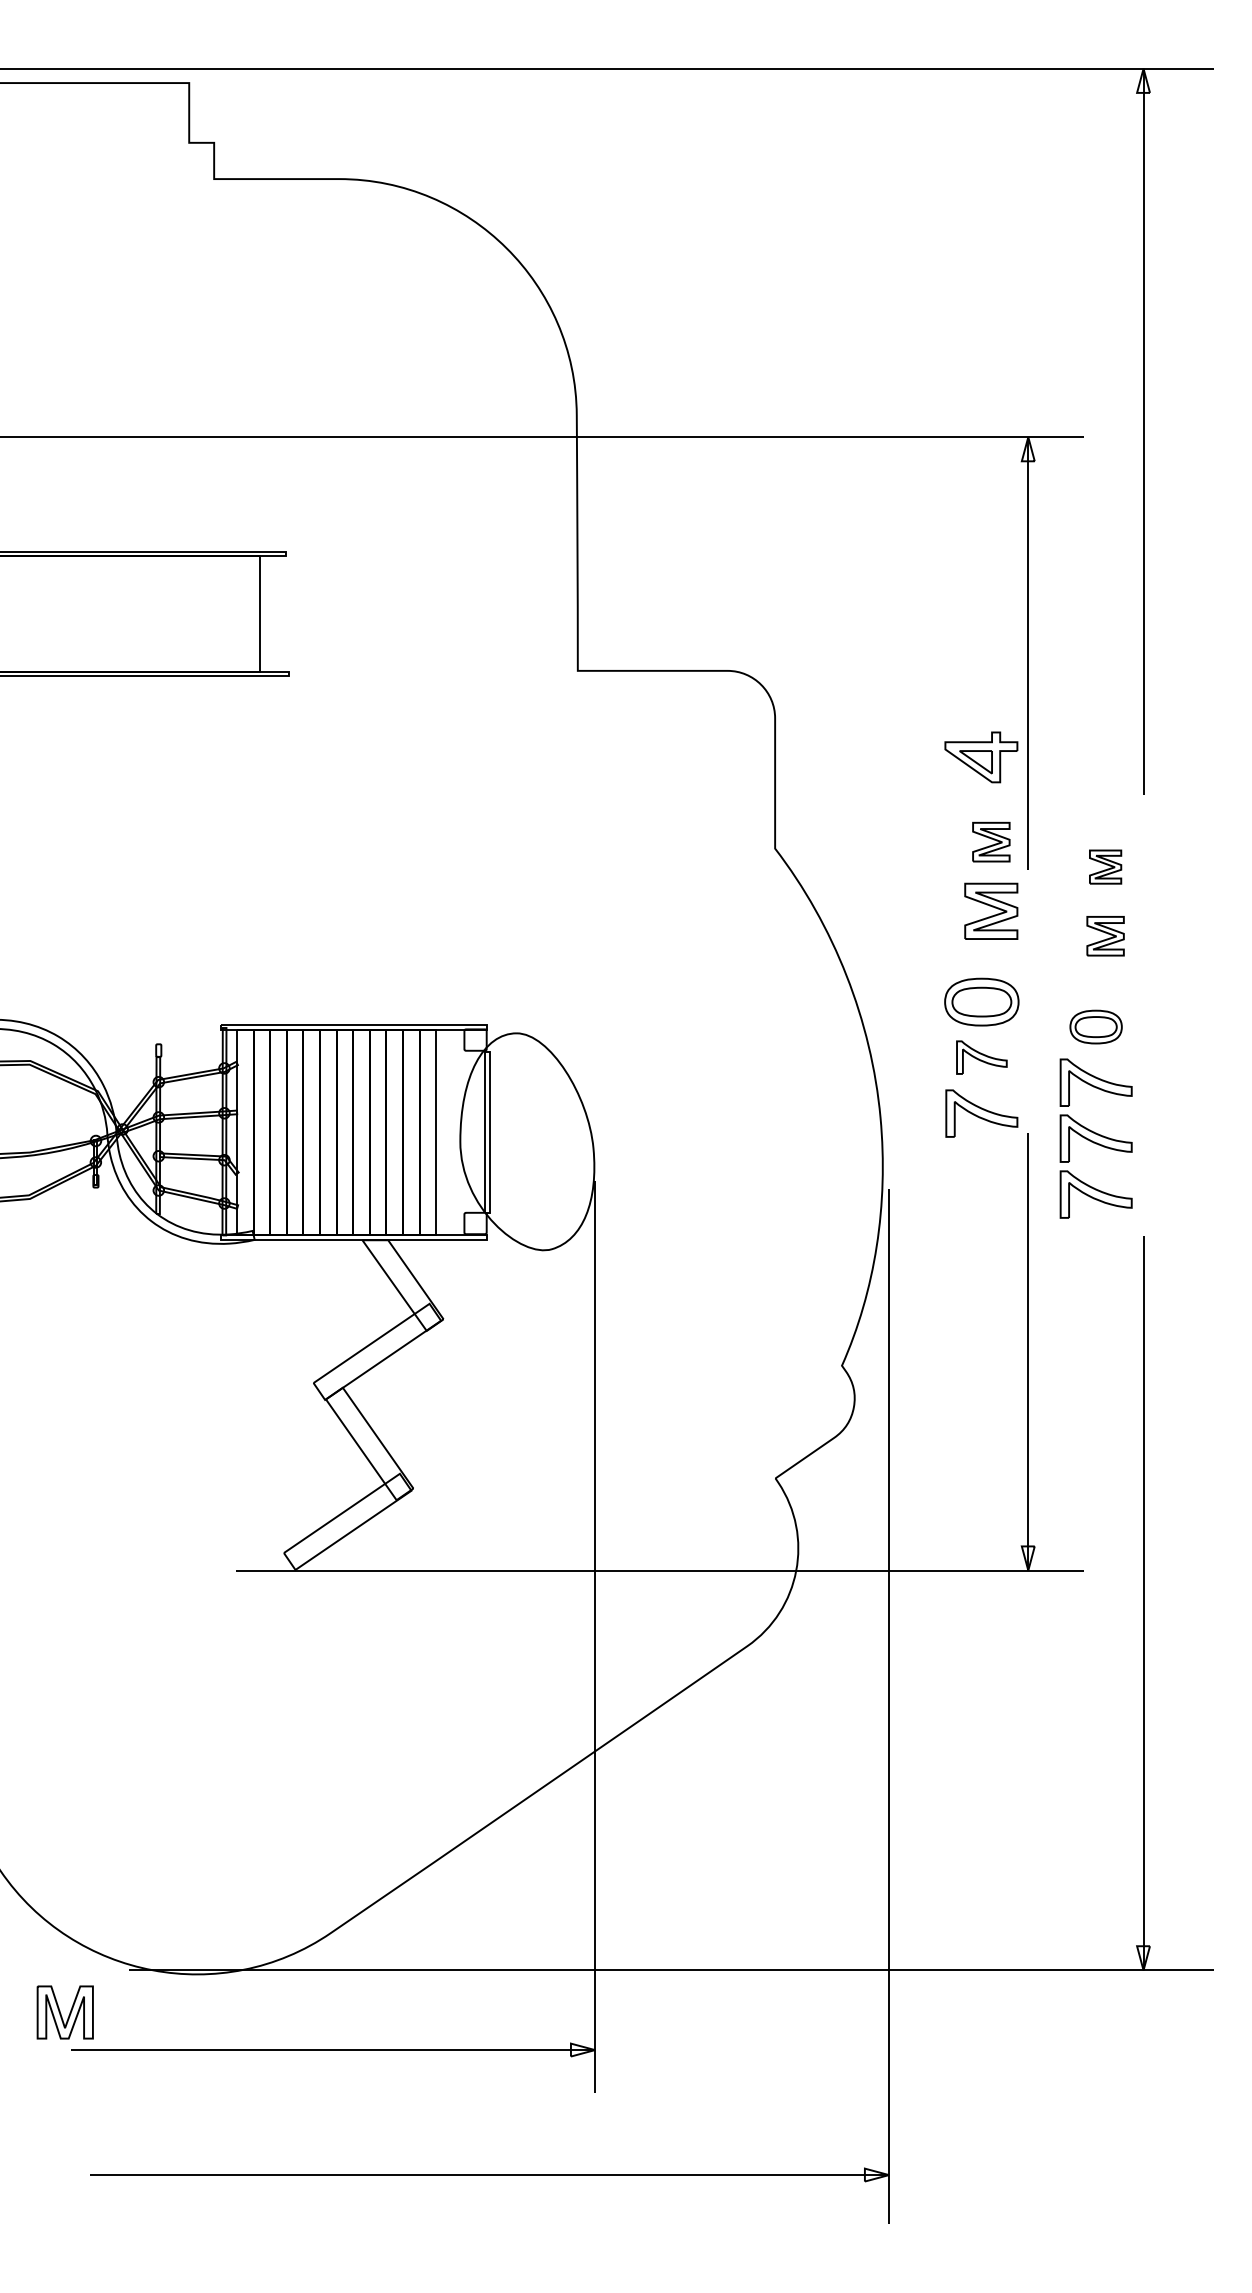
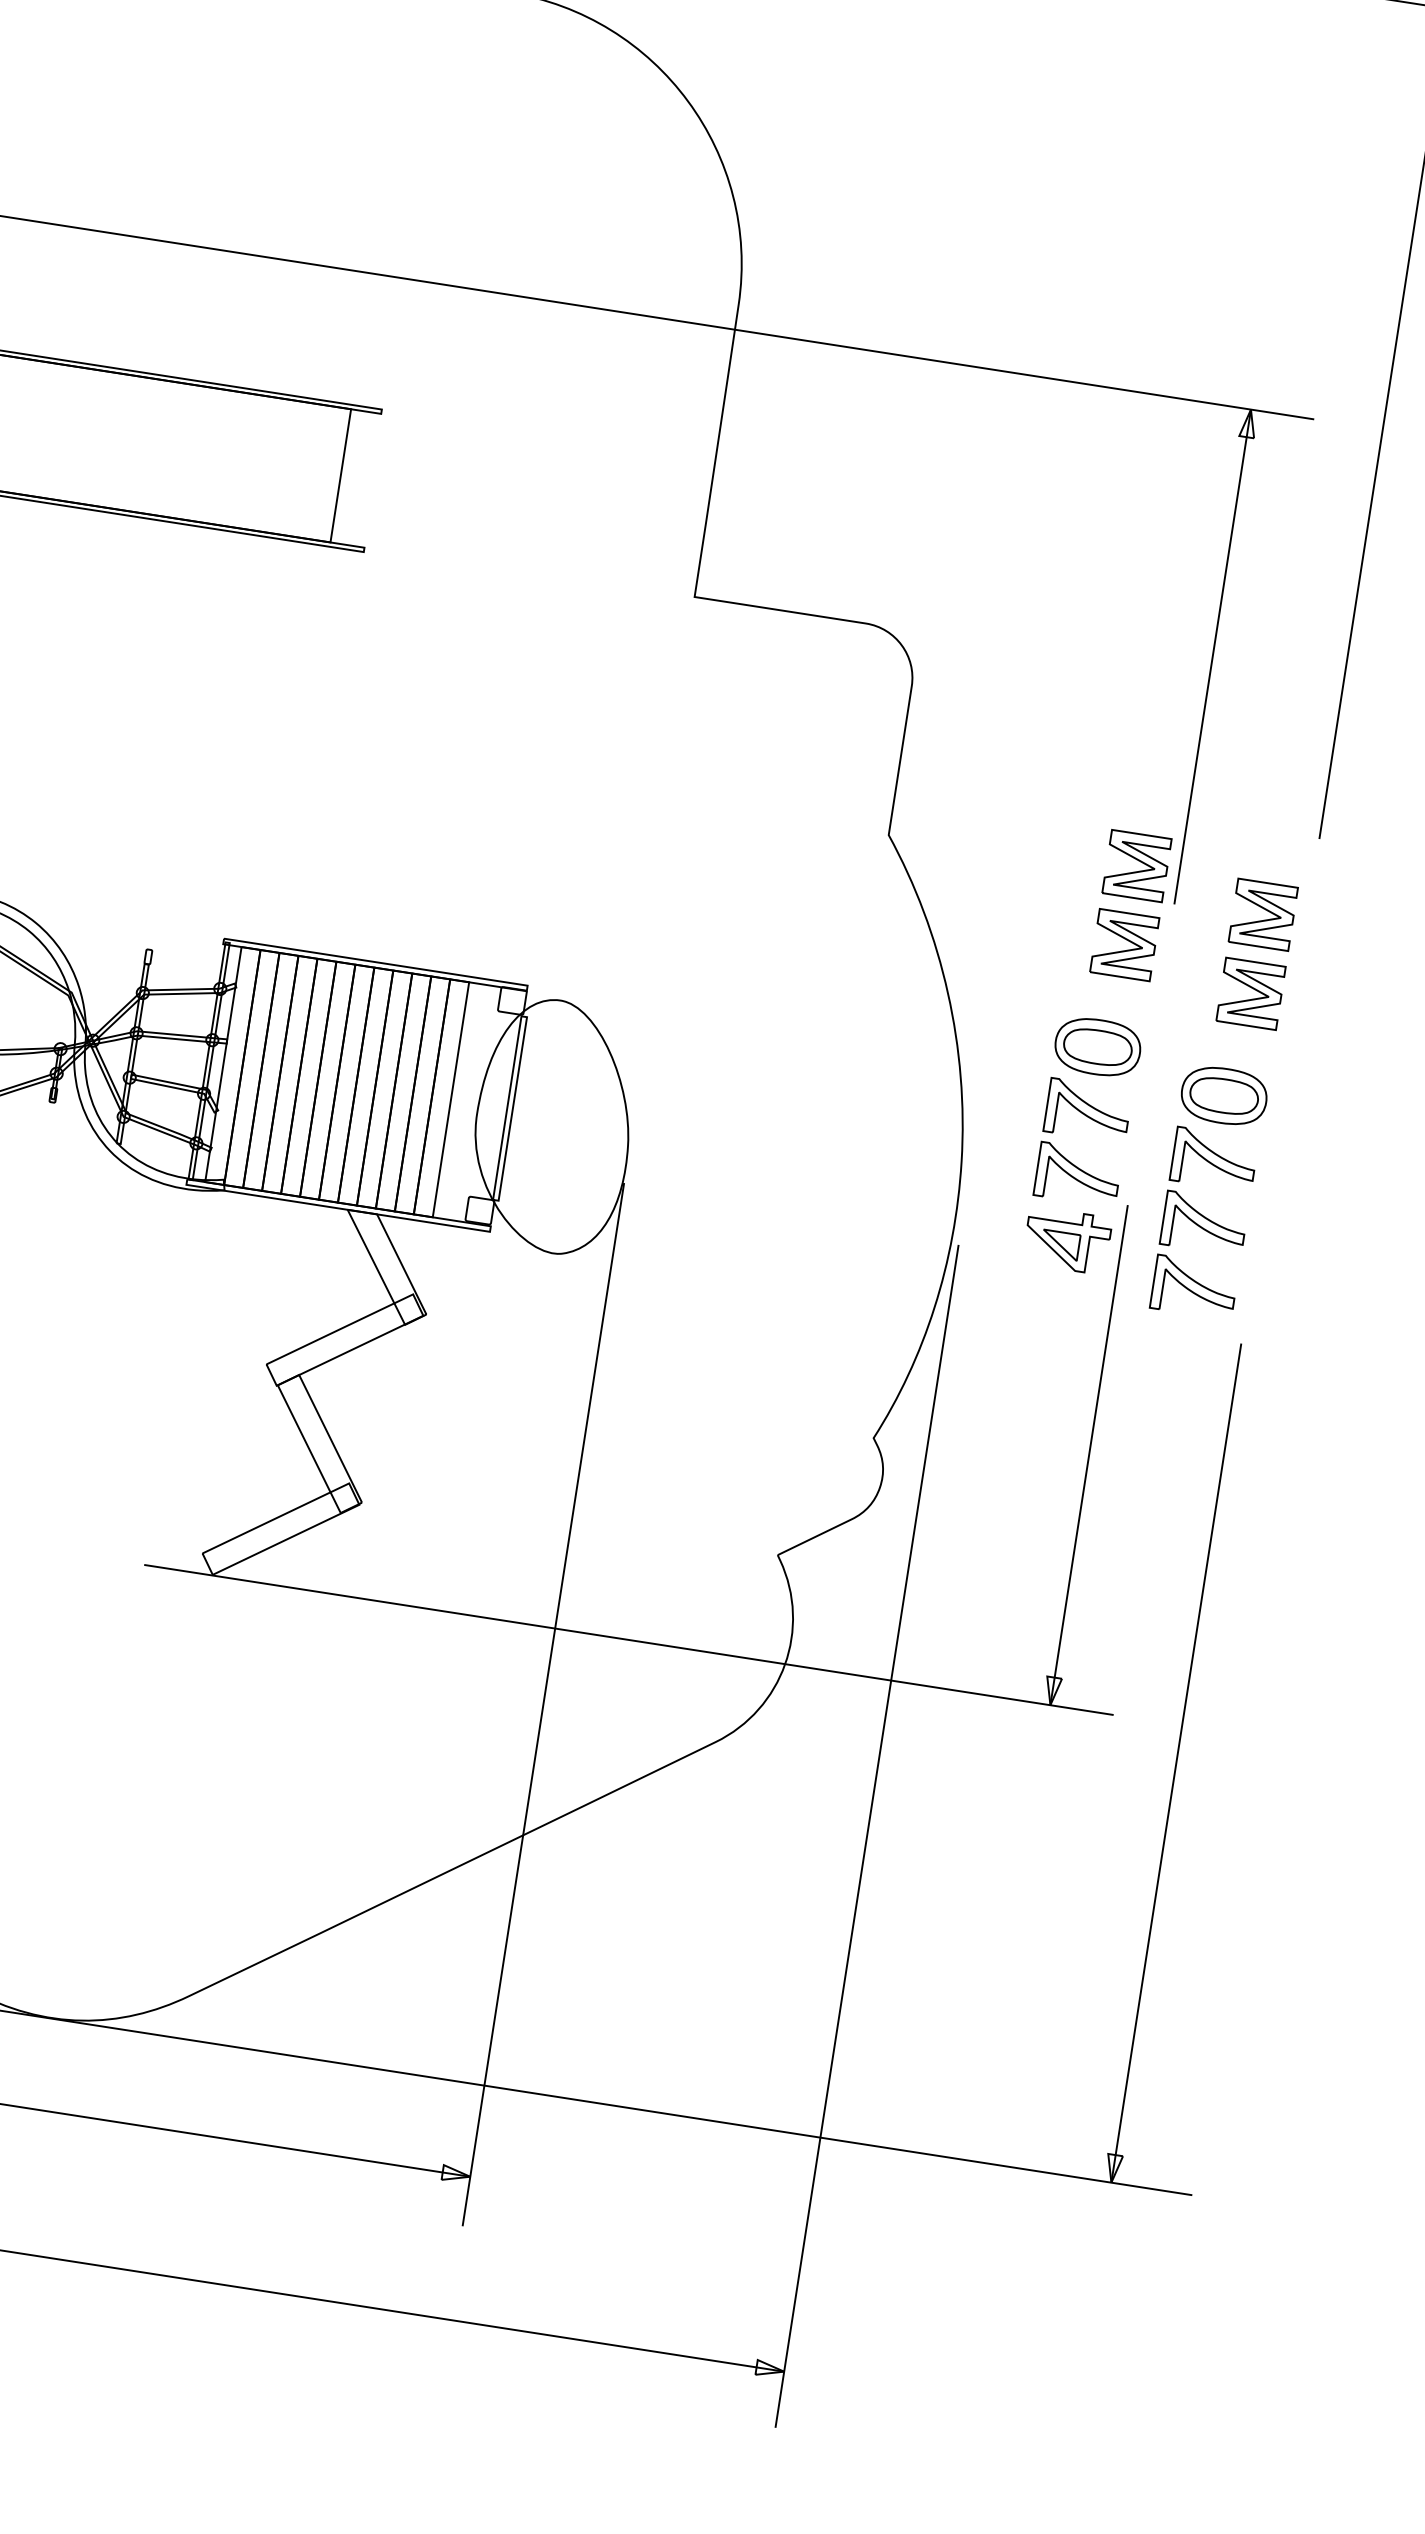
part: (981, 757) -> (1067, 1240), moved
part: (991, 841) -> (1137, 865), size x1.43
part: (1105, 866) -> (1263, 914), size x1.67
part: (1105, 935) -> (1251, 992), size x1.43
part: (1095, 1026) -> (1223, 1095), size x1.43
part: (981, 1057) -> (1087, 1110), size x1.43

